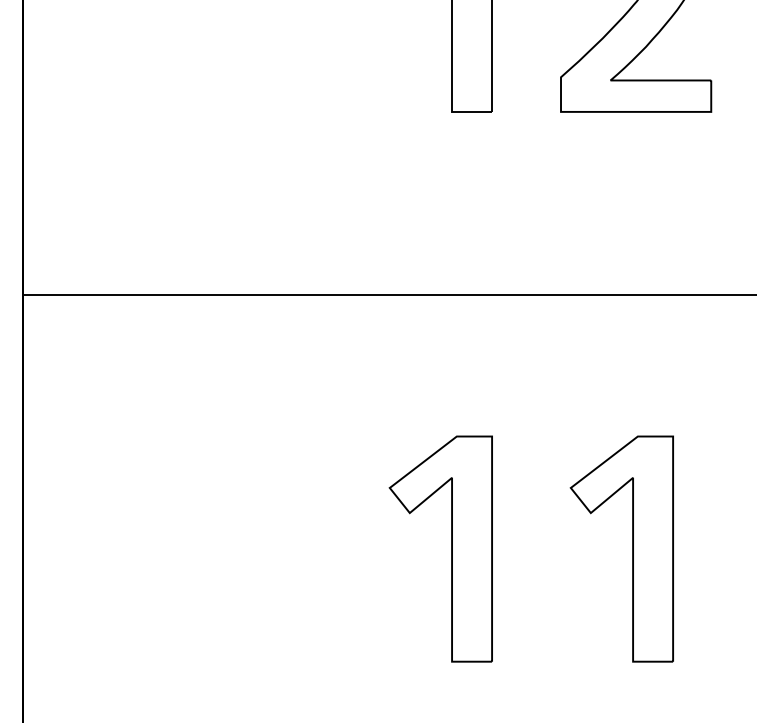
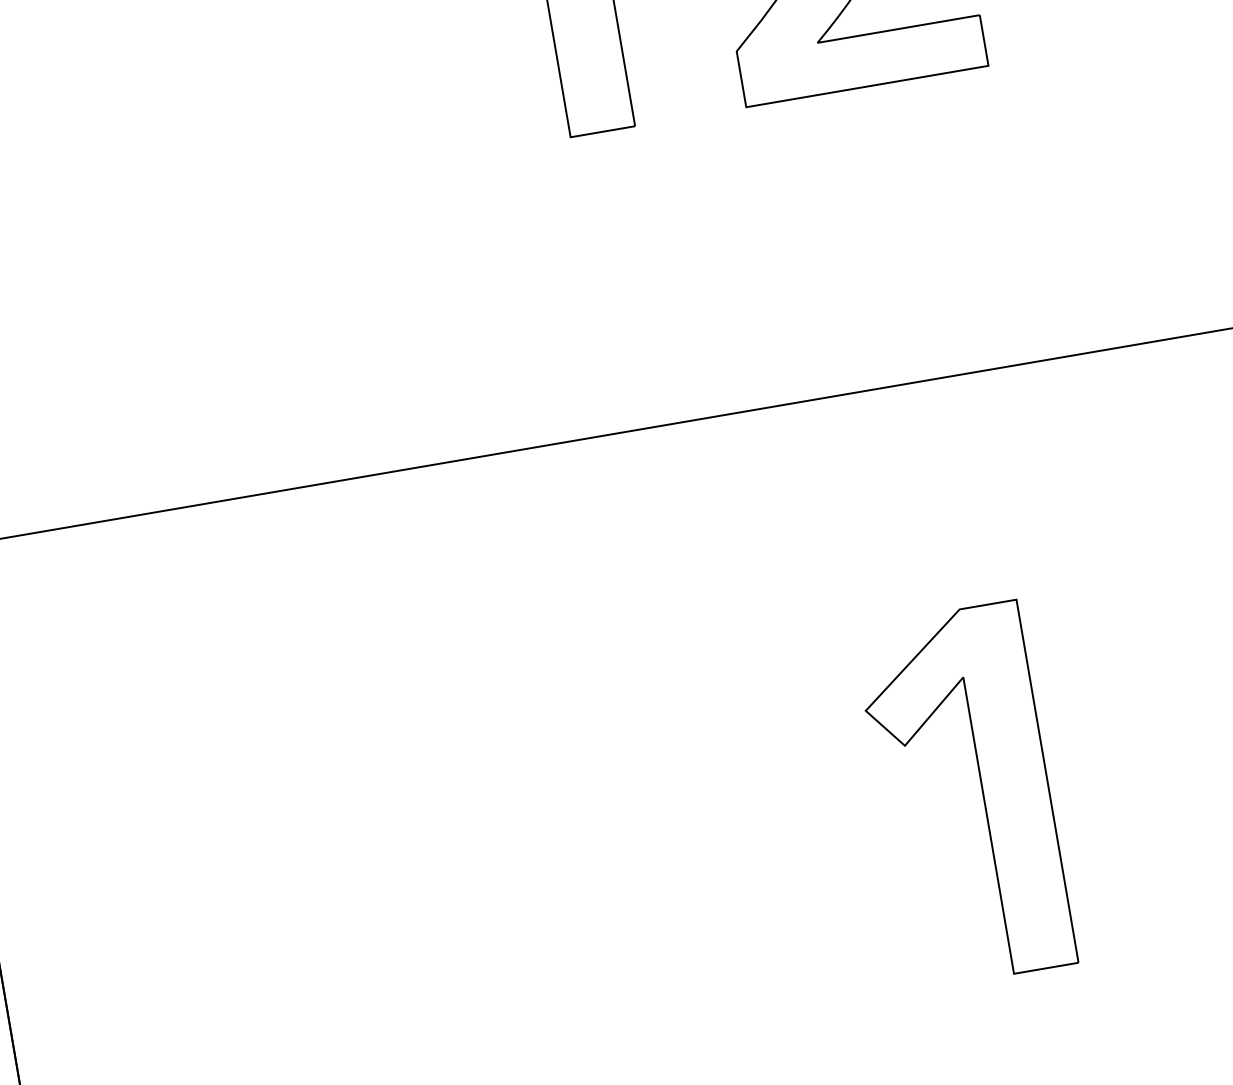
part: (451, 548) -> (690, 841), removed

